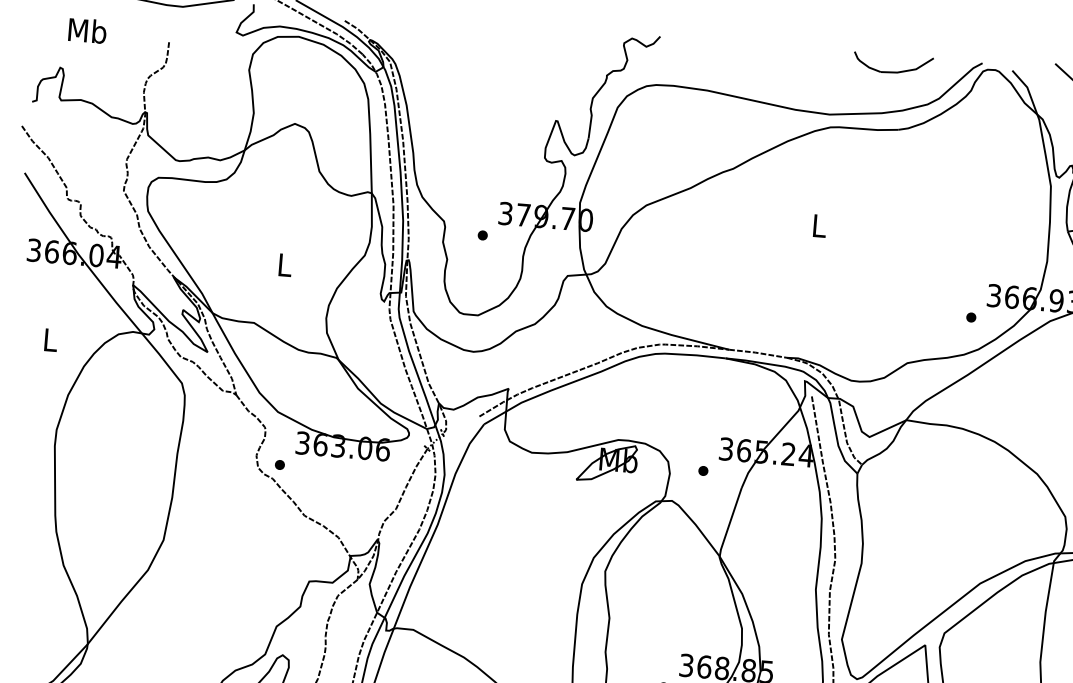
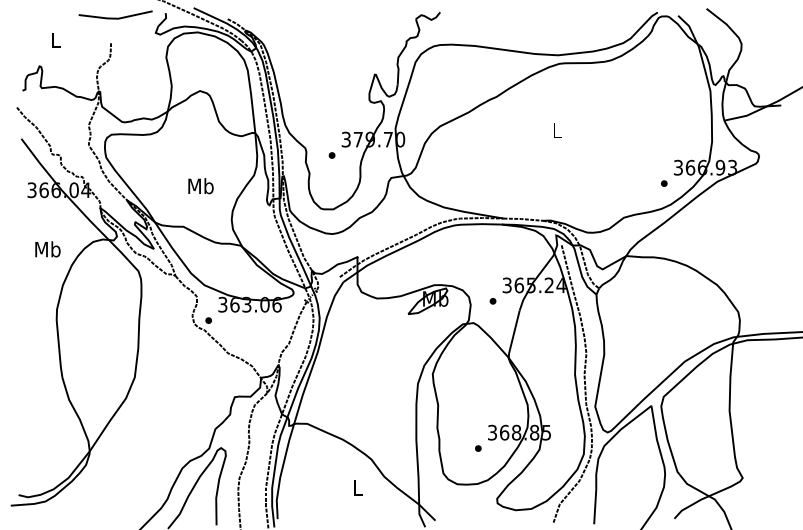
text: (87, 31) -> (55, 40), Mb -> L
part: (892, 63) -> (597, 17), removed
text: (284, 265) -> (200, 186), L -> Mb
text: (49, 340) -> (47, 249), L -> Mb

